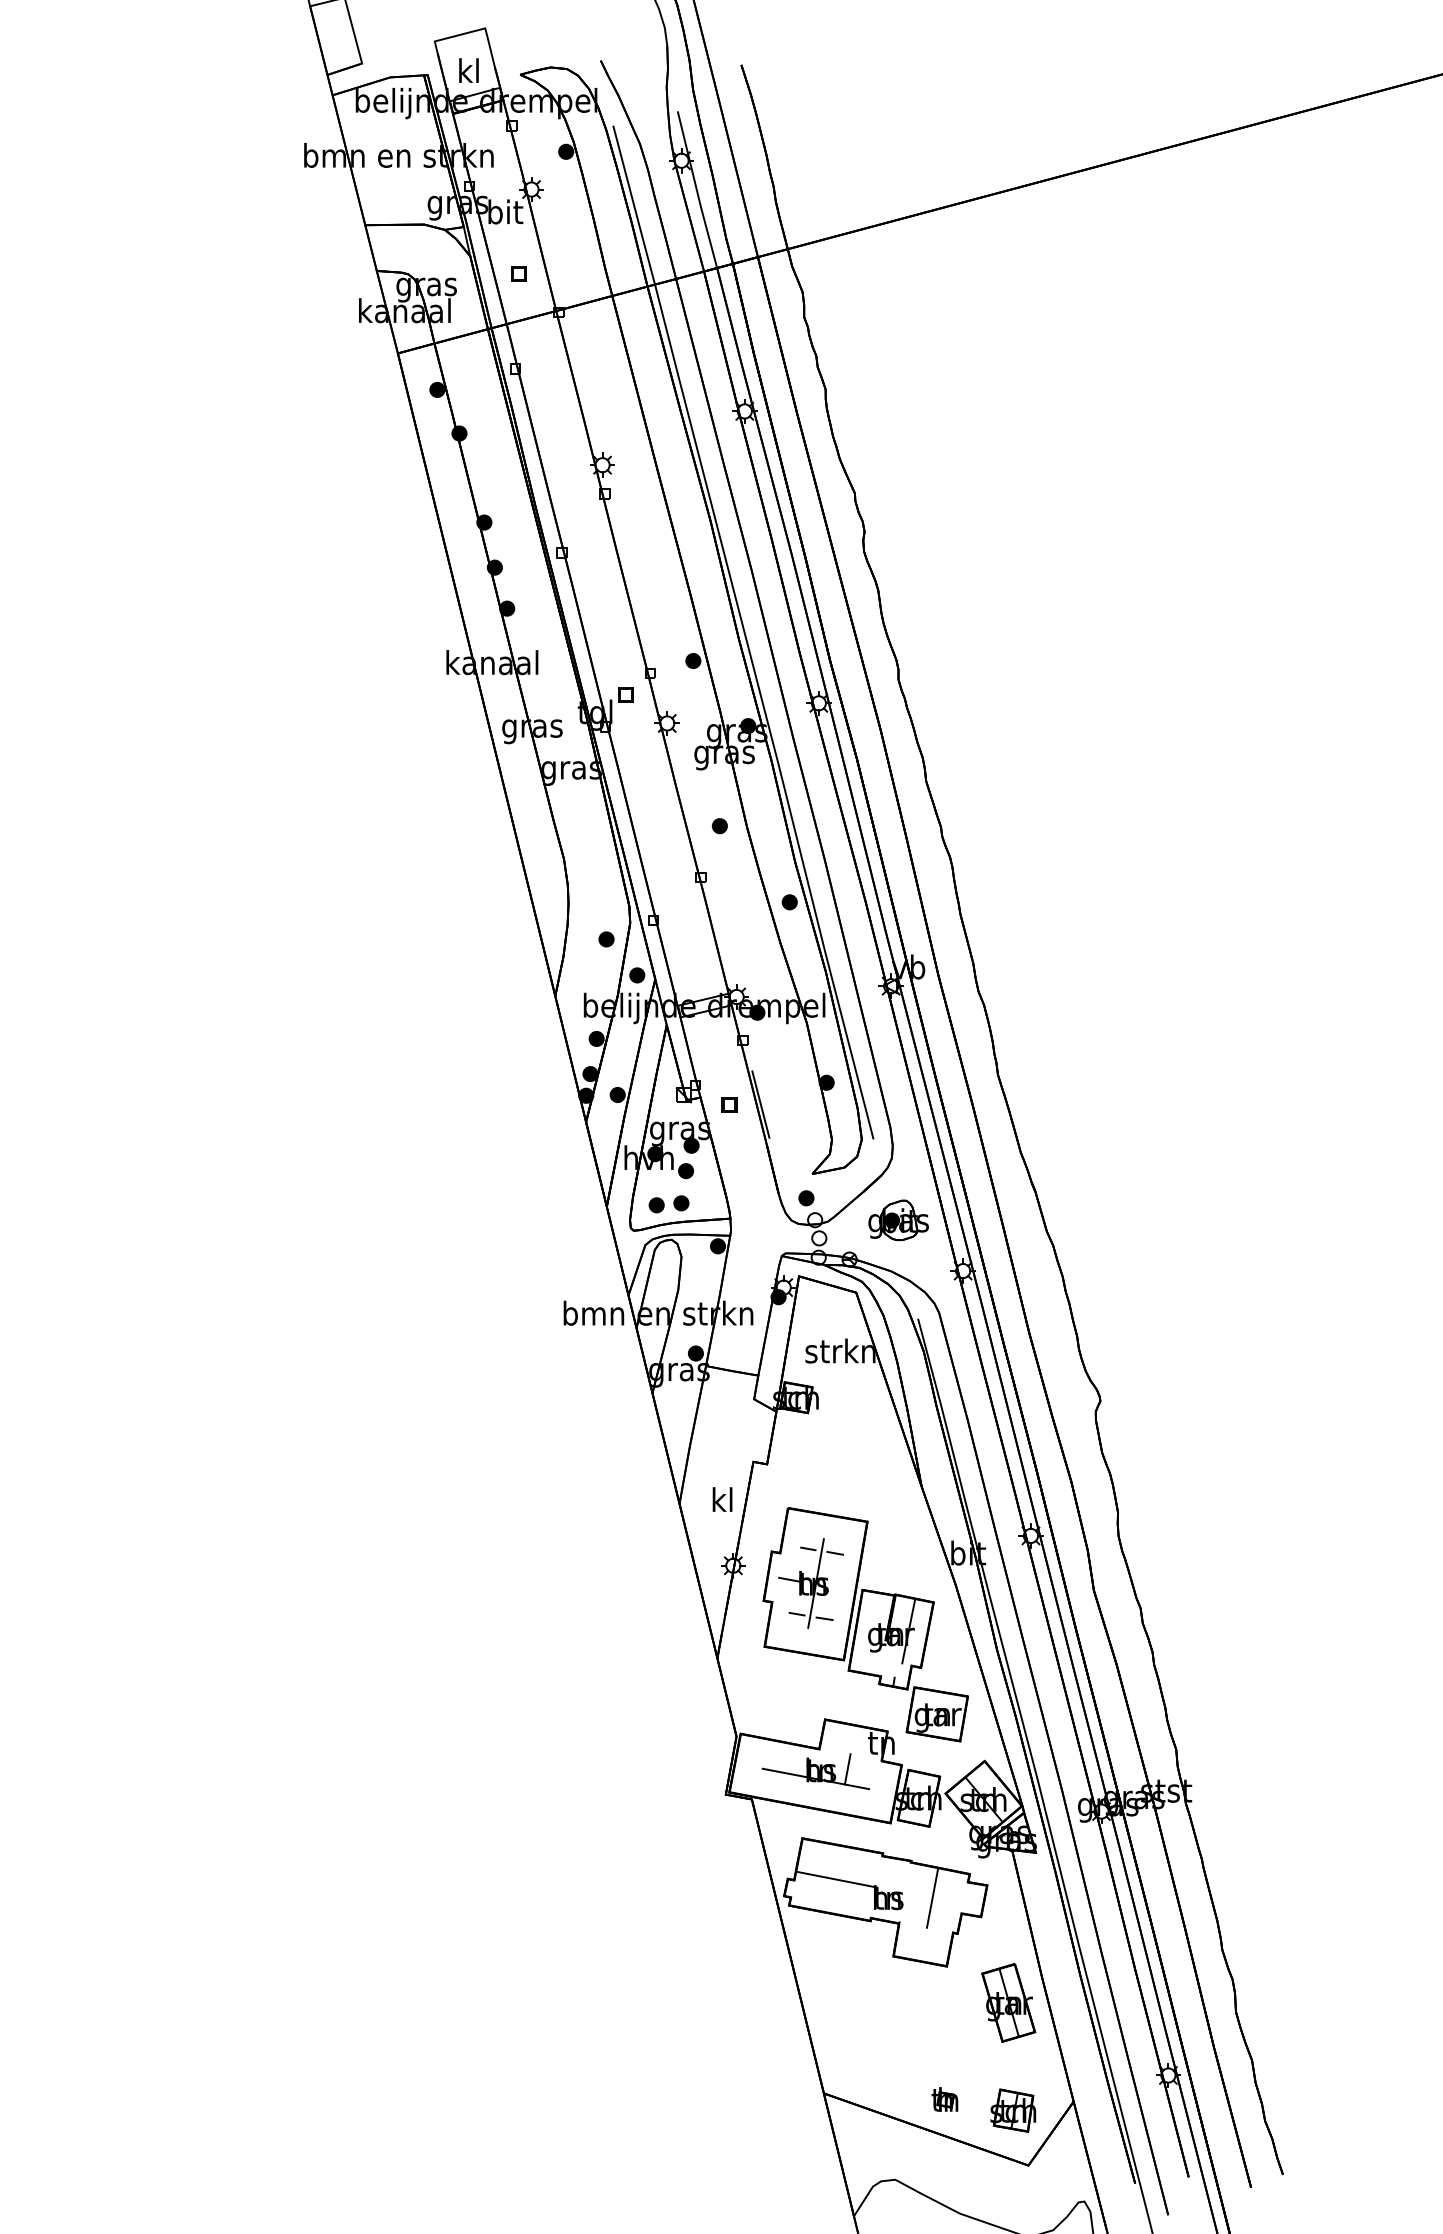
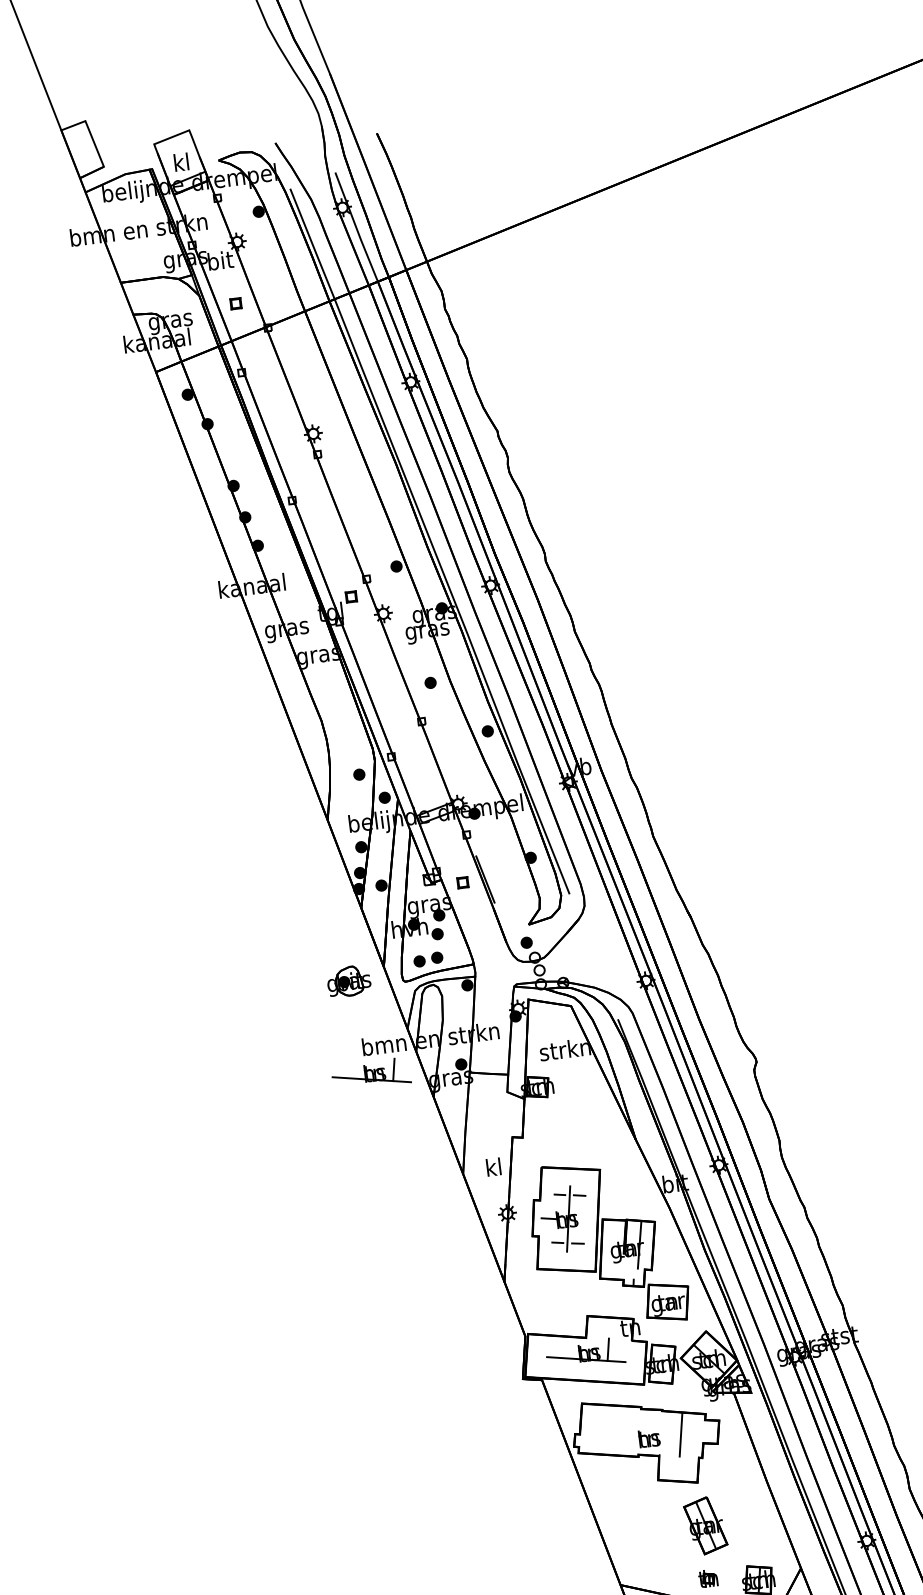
part: (898, 1219) -> (348, 980), moved
part: (570, 1351) -> (370, 1074), added
line: (836, 1879) -> (610, 1430), removed
part: (1008, 2002) -> (705, 1525), moved

